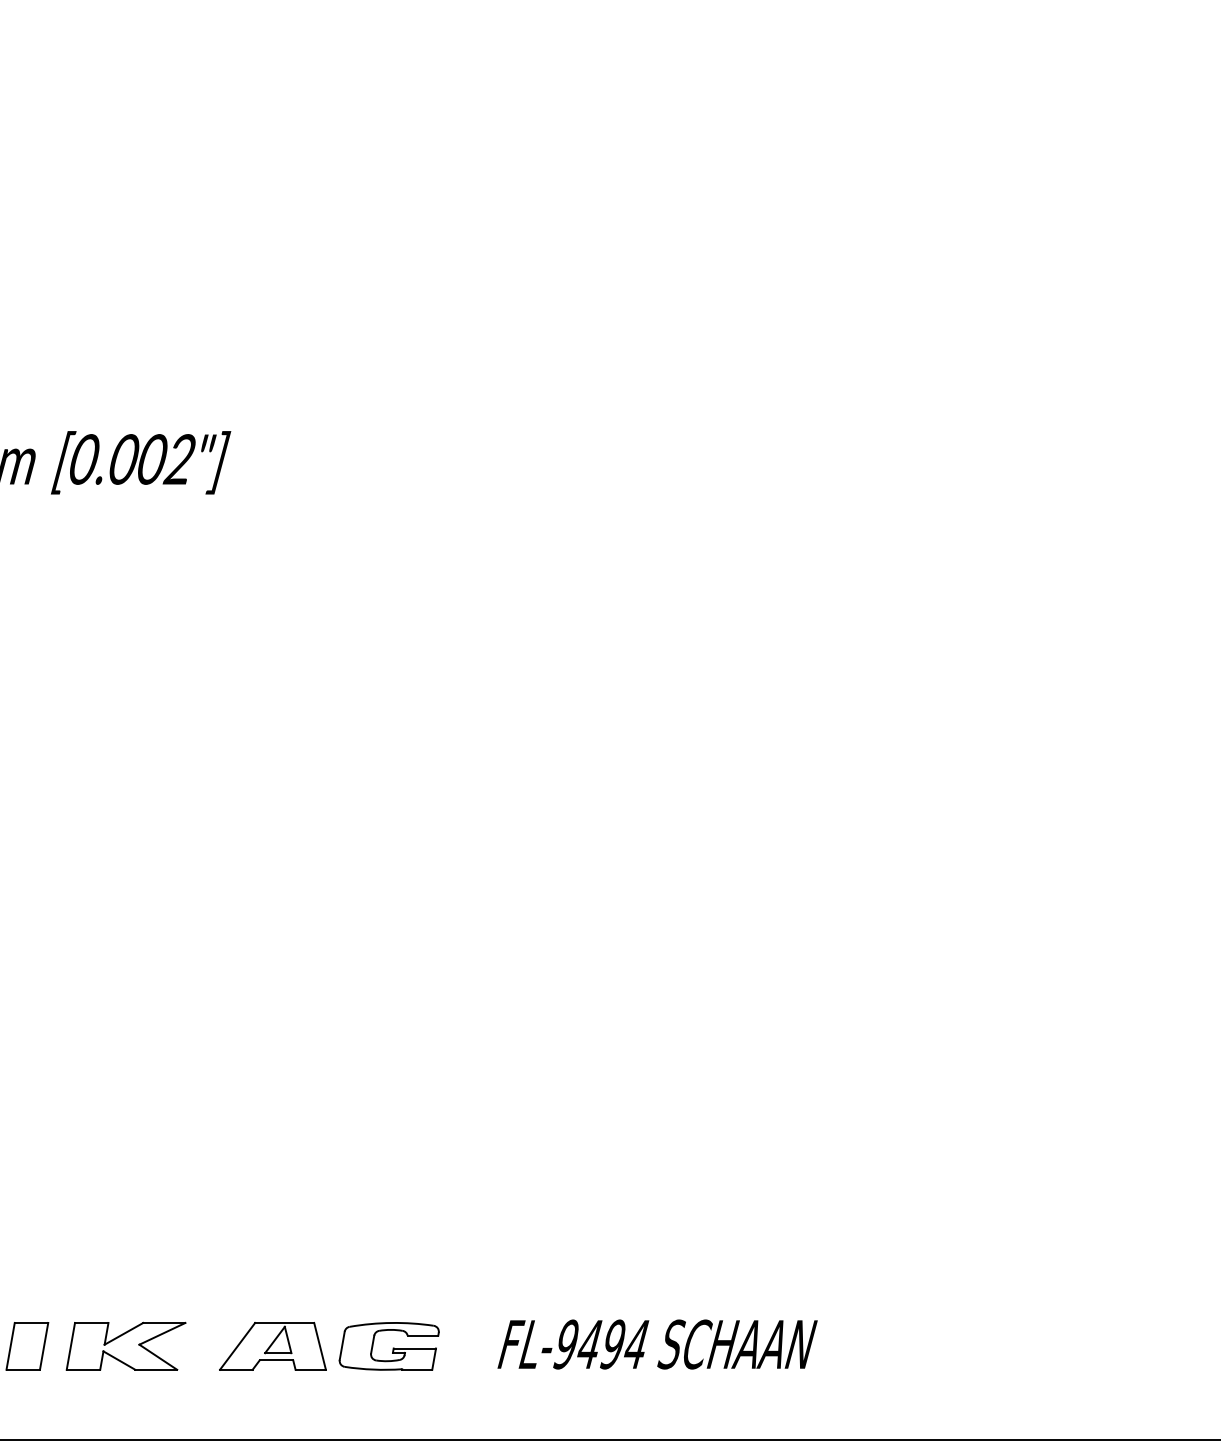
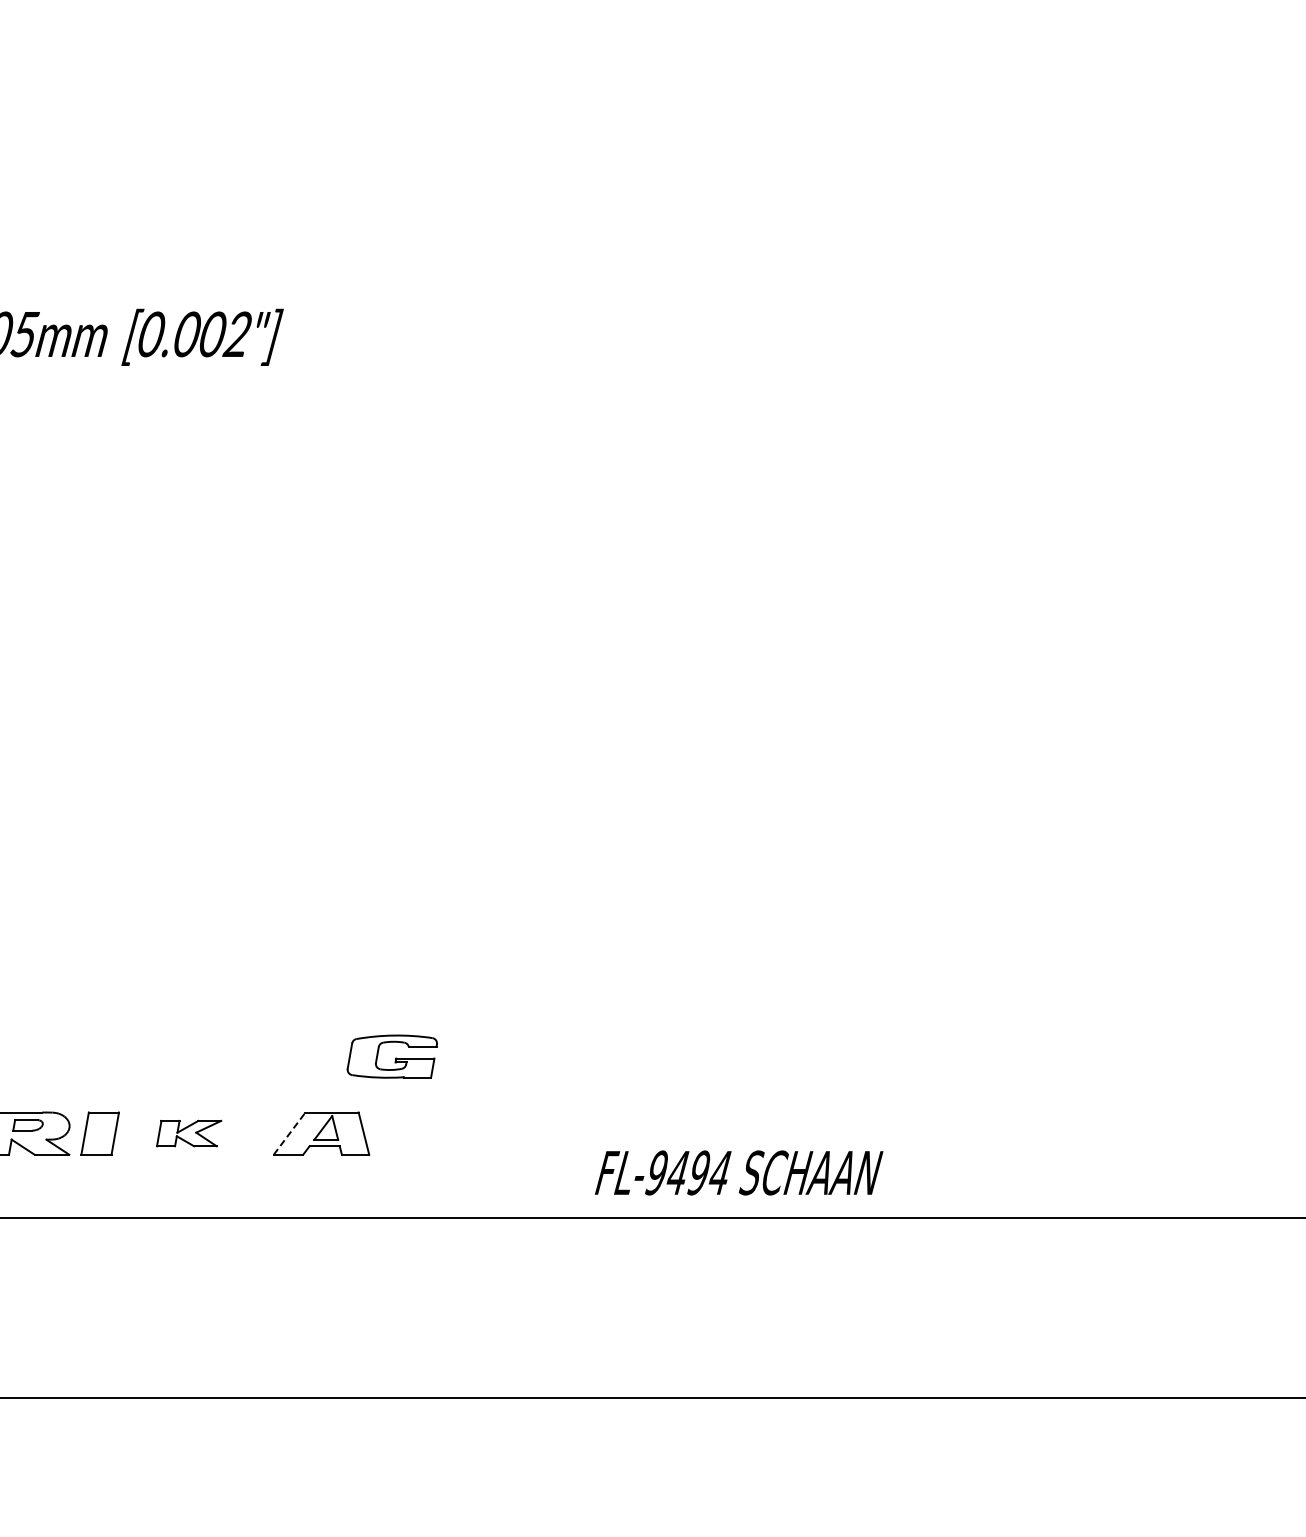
text: (658, 1343) -> (739, 1172), moved
part: (125, 1346) -> (188, 1133), size x0.6
line: (237, 1346) -> (289, 1133), solid -> dashed
part: (388, 1346) -> (391, 1056), moved

